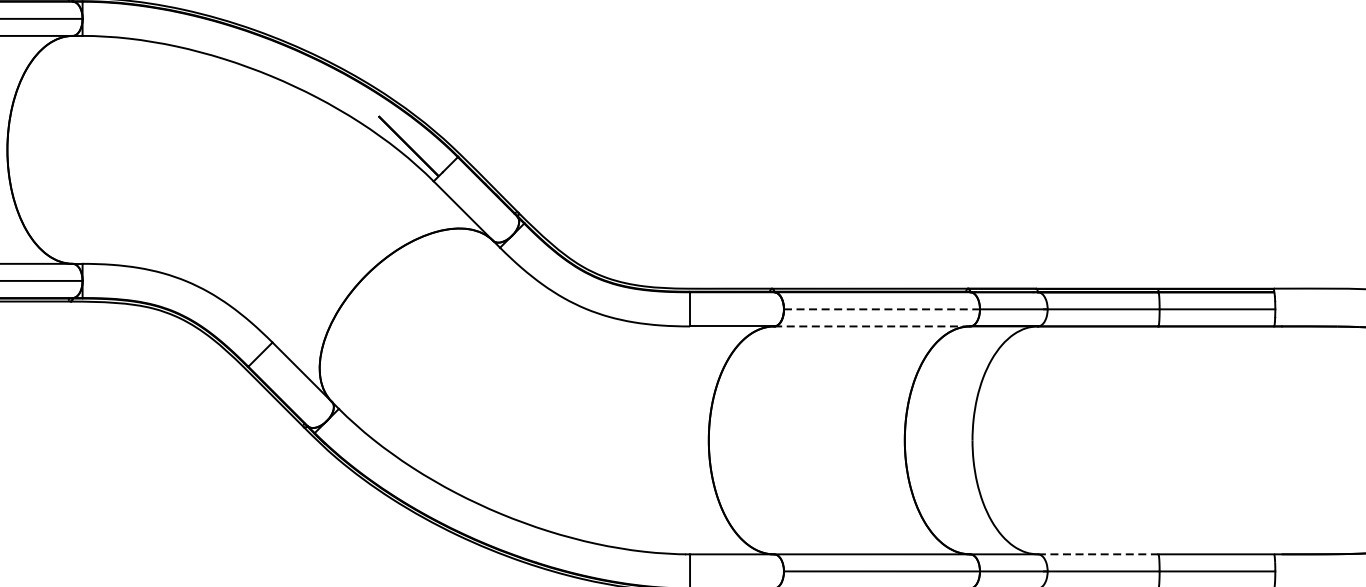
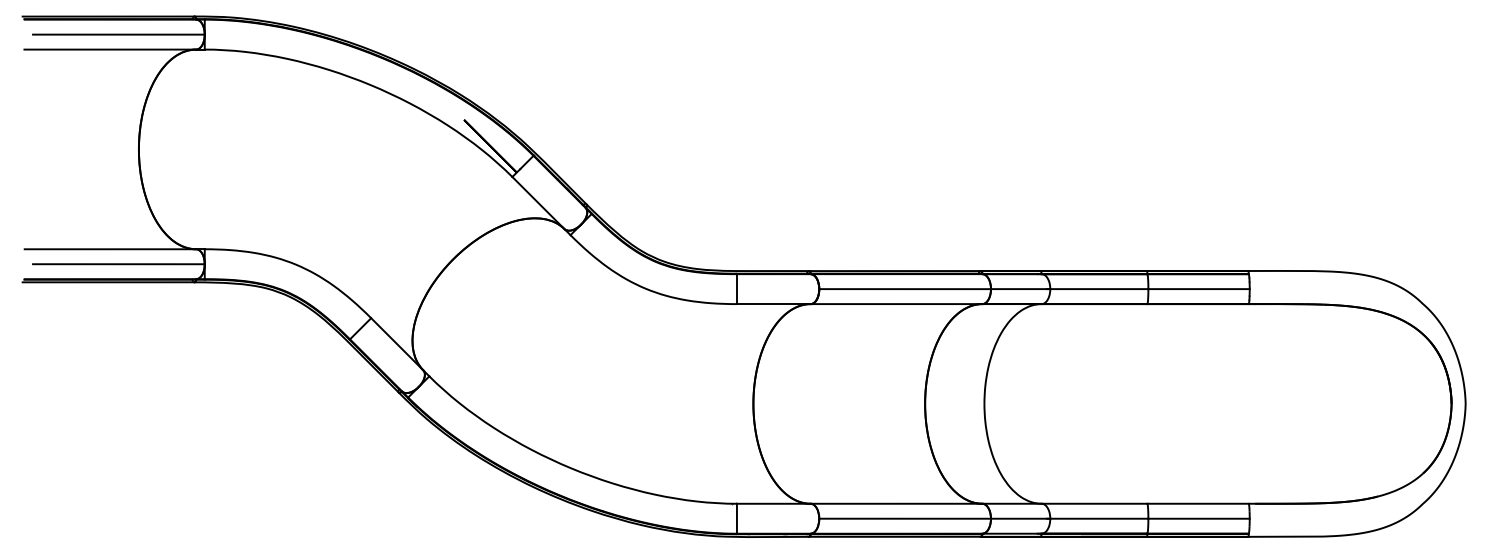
line: (882, 309) -> (905, 289), dashed -> solid
line: (872, 326) -> (896, 304), dashed -> solid
line: (1098, 554) -> (1094, 503), dashed -> solid

